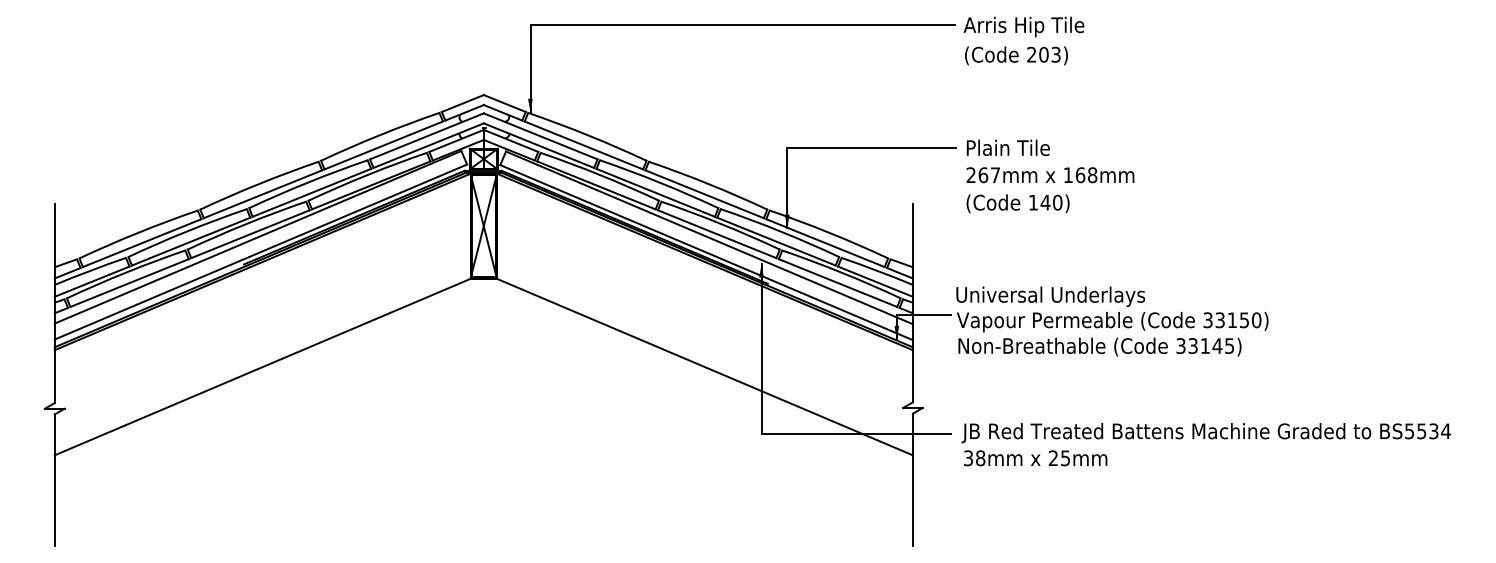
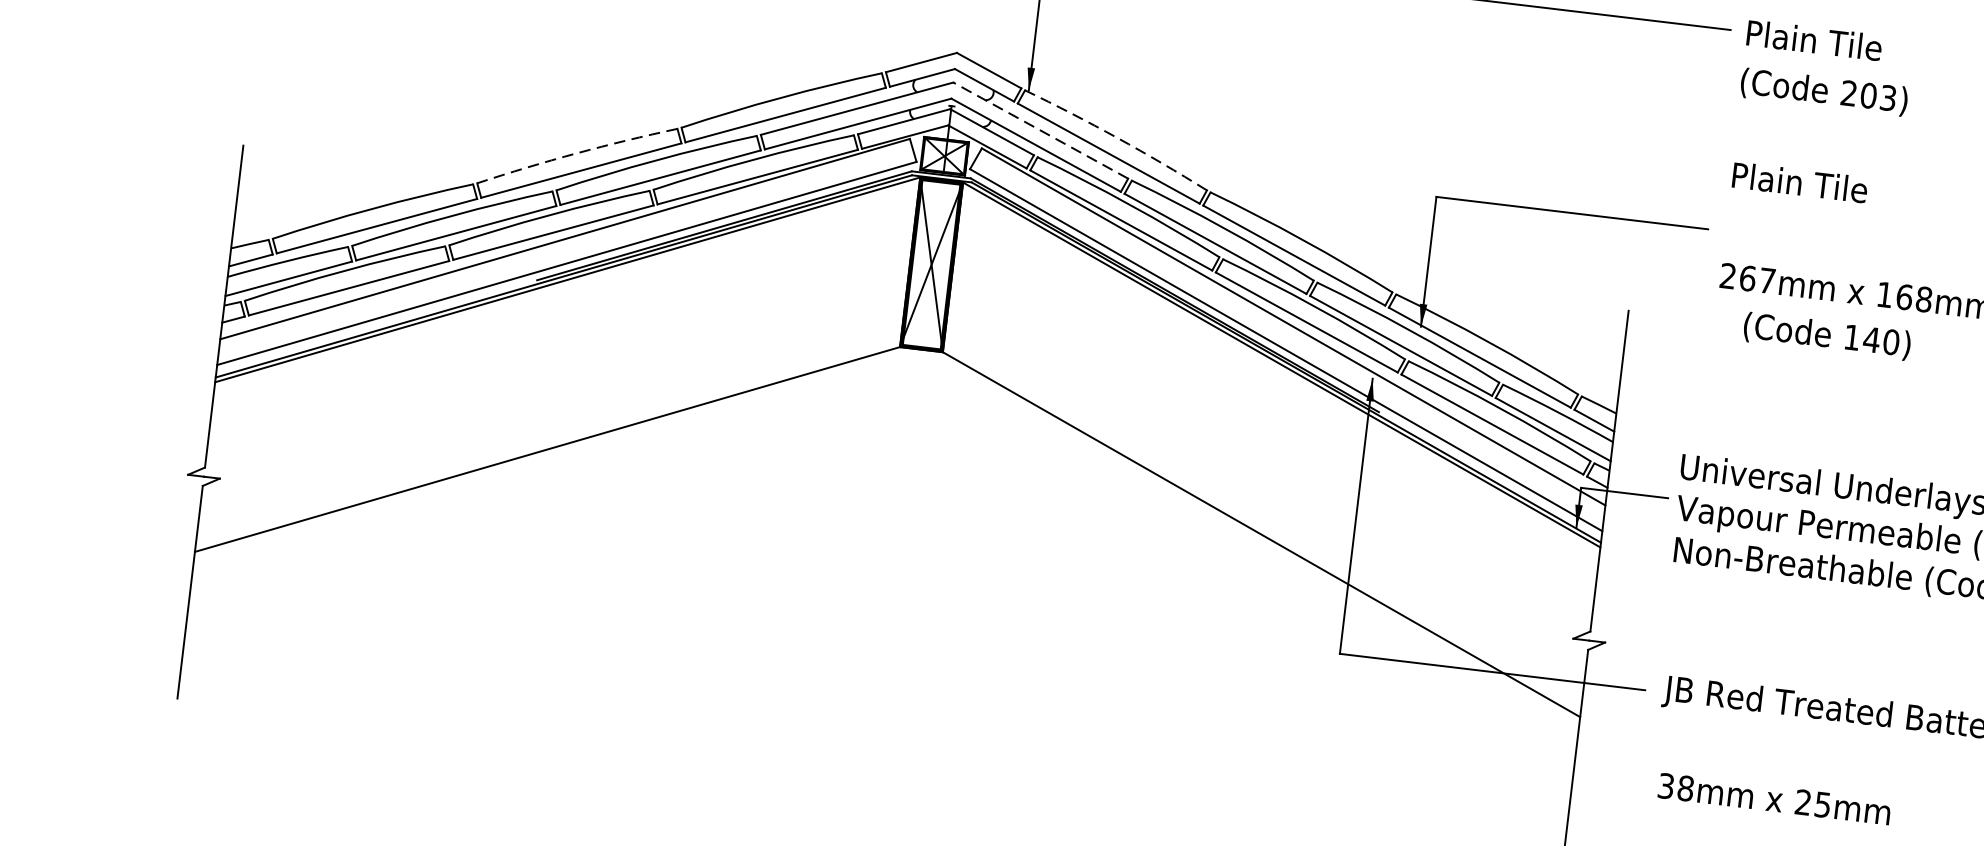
text: (1023, 26) -> (1841, 46), Arris Hip Tile -> Plain Tile
arc: (588, 135) -> (1118, 138), solid -> dashed
line: (540, 136) -> (1040, 130), solid -> dashed
text: (1007, 147) -> (1798, 181), moved
arc: (258, 184) -> (576, 153), solid -> dashed
text: (1017, 203) -> (1826, 335), moved
text: (1035, 458) -> (1774, 799), moved

